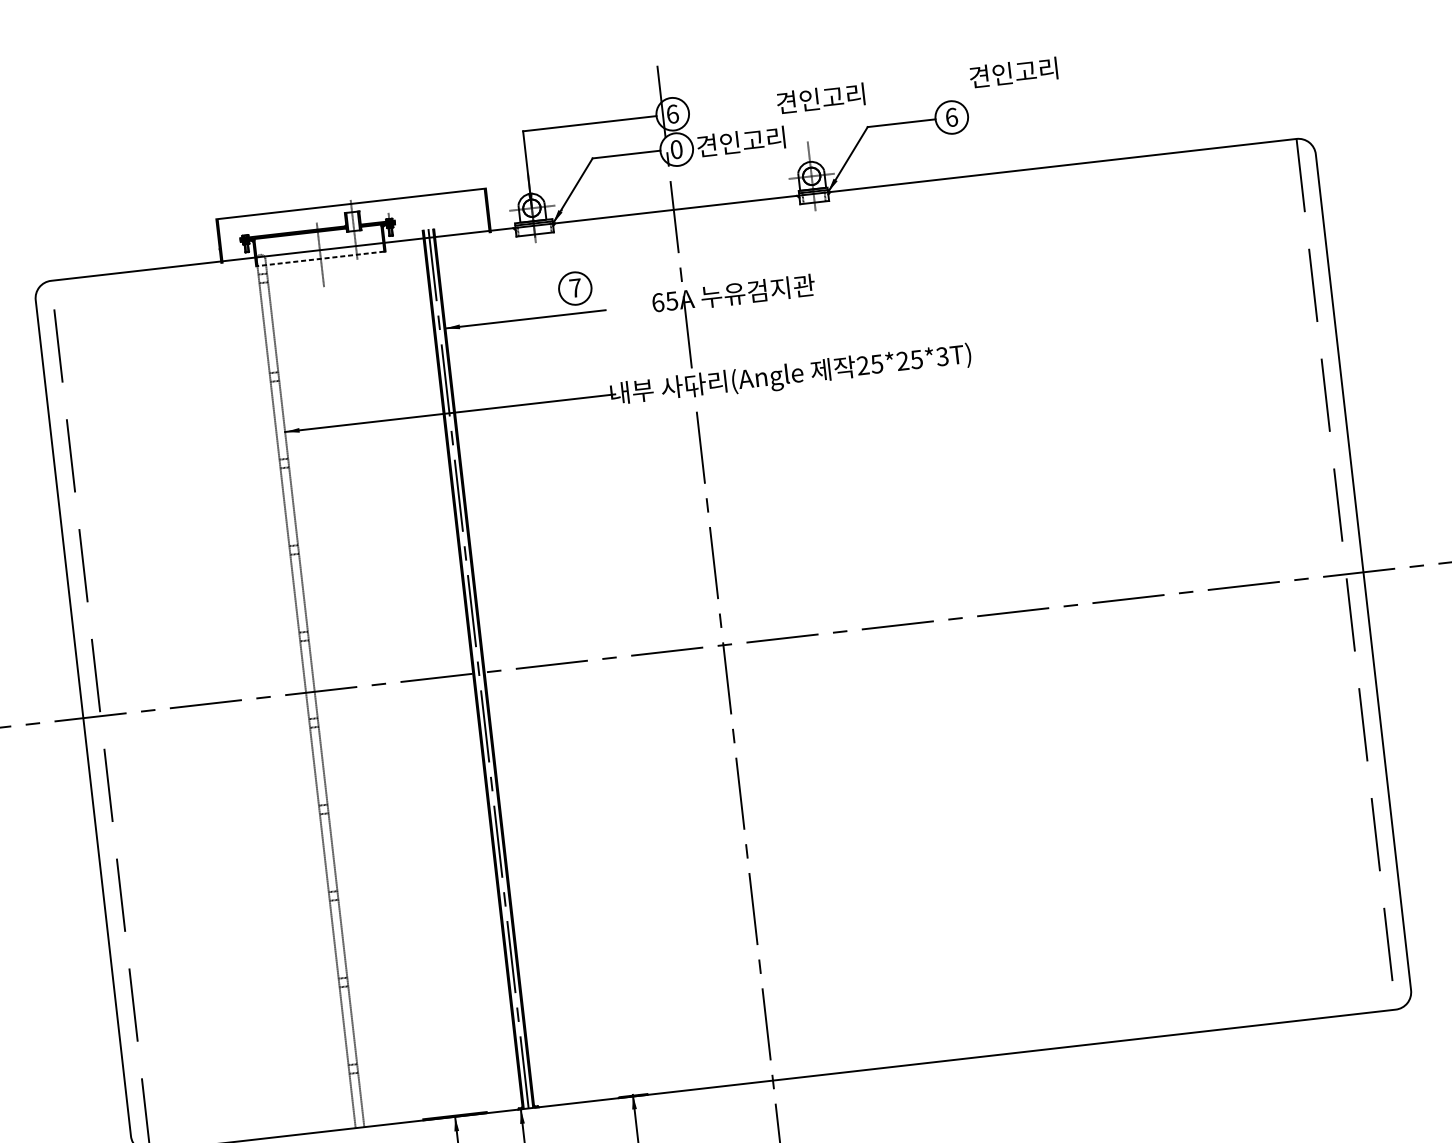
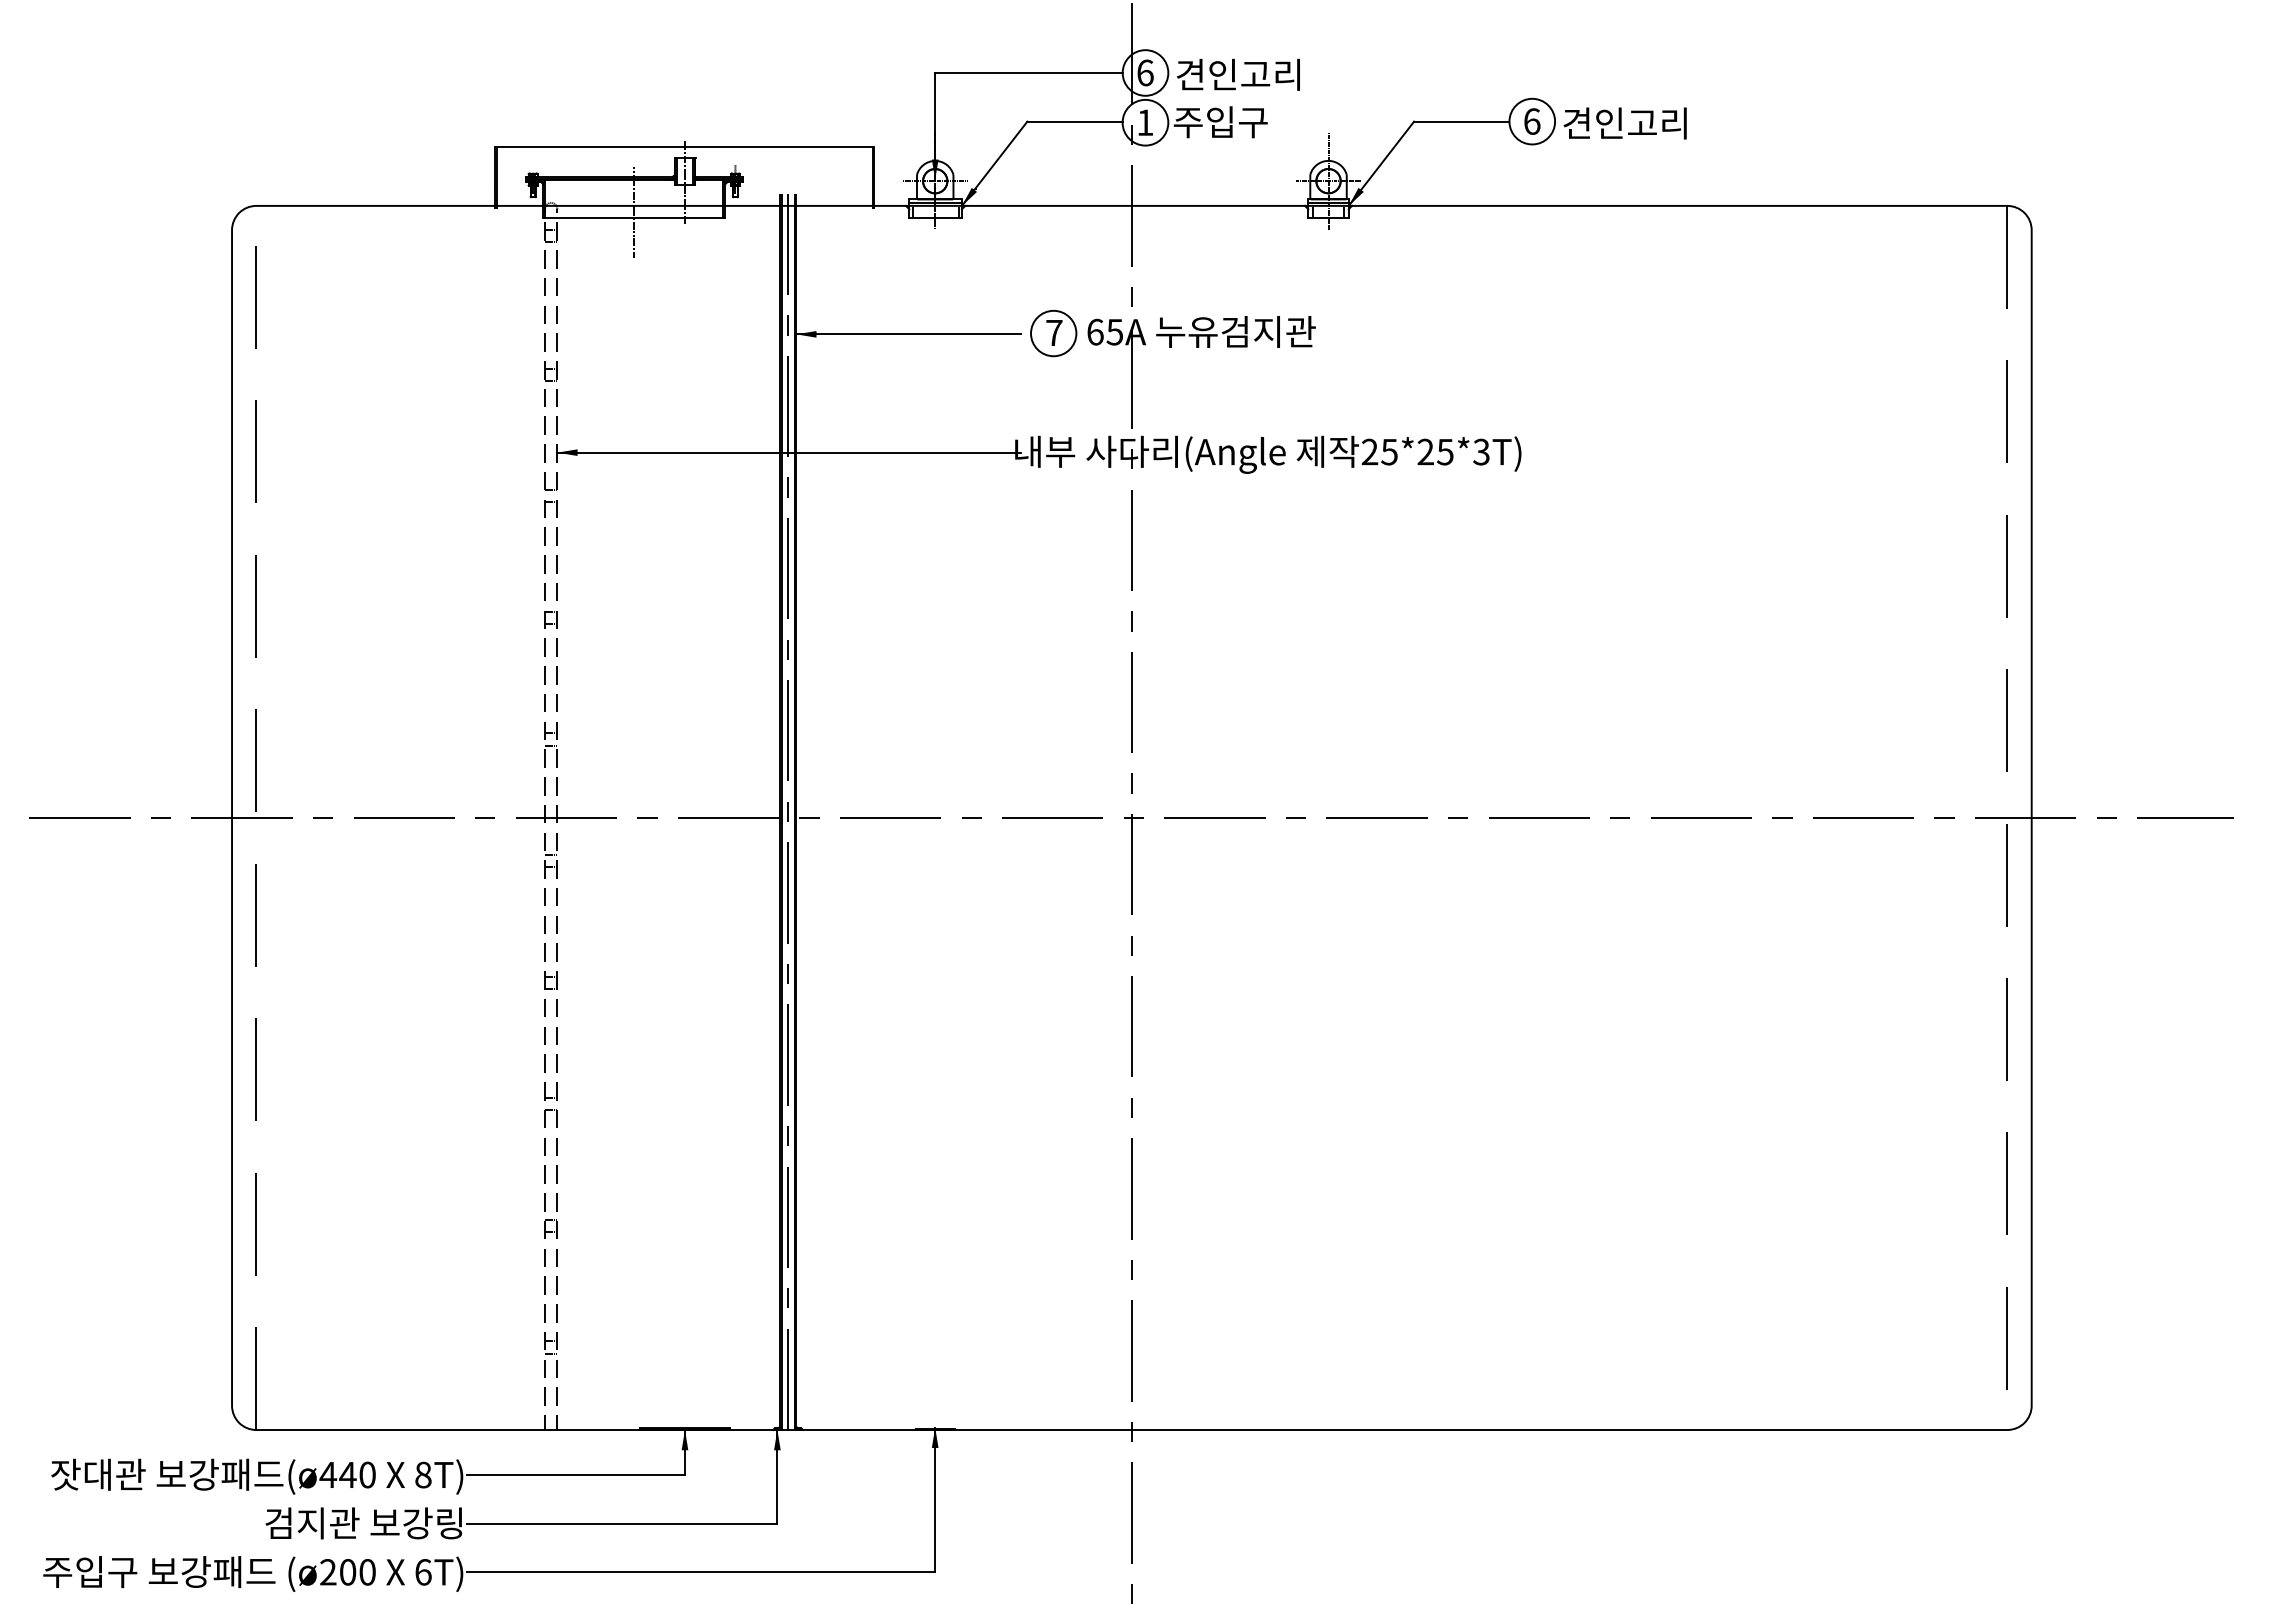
text: (1013, 72) -> (1624, 123), moved
text: (820, 98) -> (1238, 74), moved
text: (740, 142) -> (1235, 122), 견인고리 -> 주입구
text: (676, 149) -> (1145, 122), 0 -> 1
line: (320, 259) -> (633, 218), dashed -> solid
part: (575, 288) -> (1053, 333), moved

